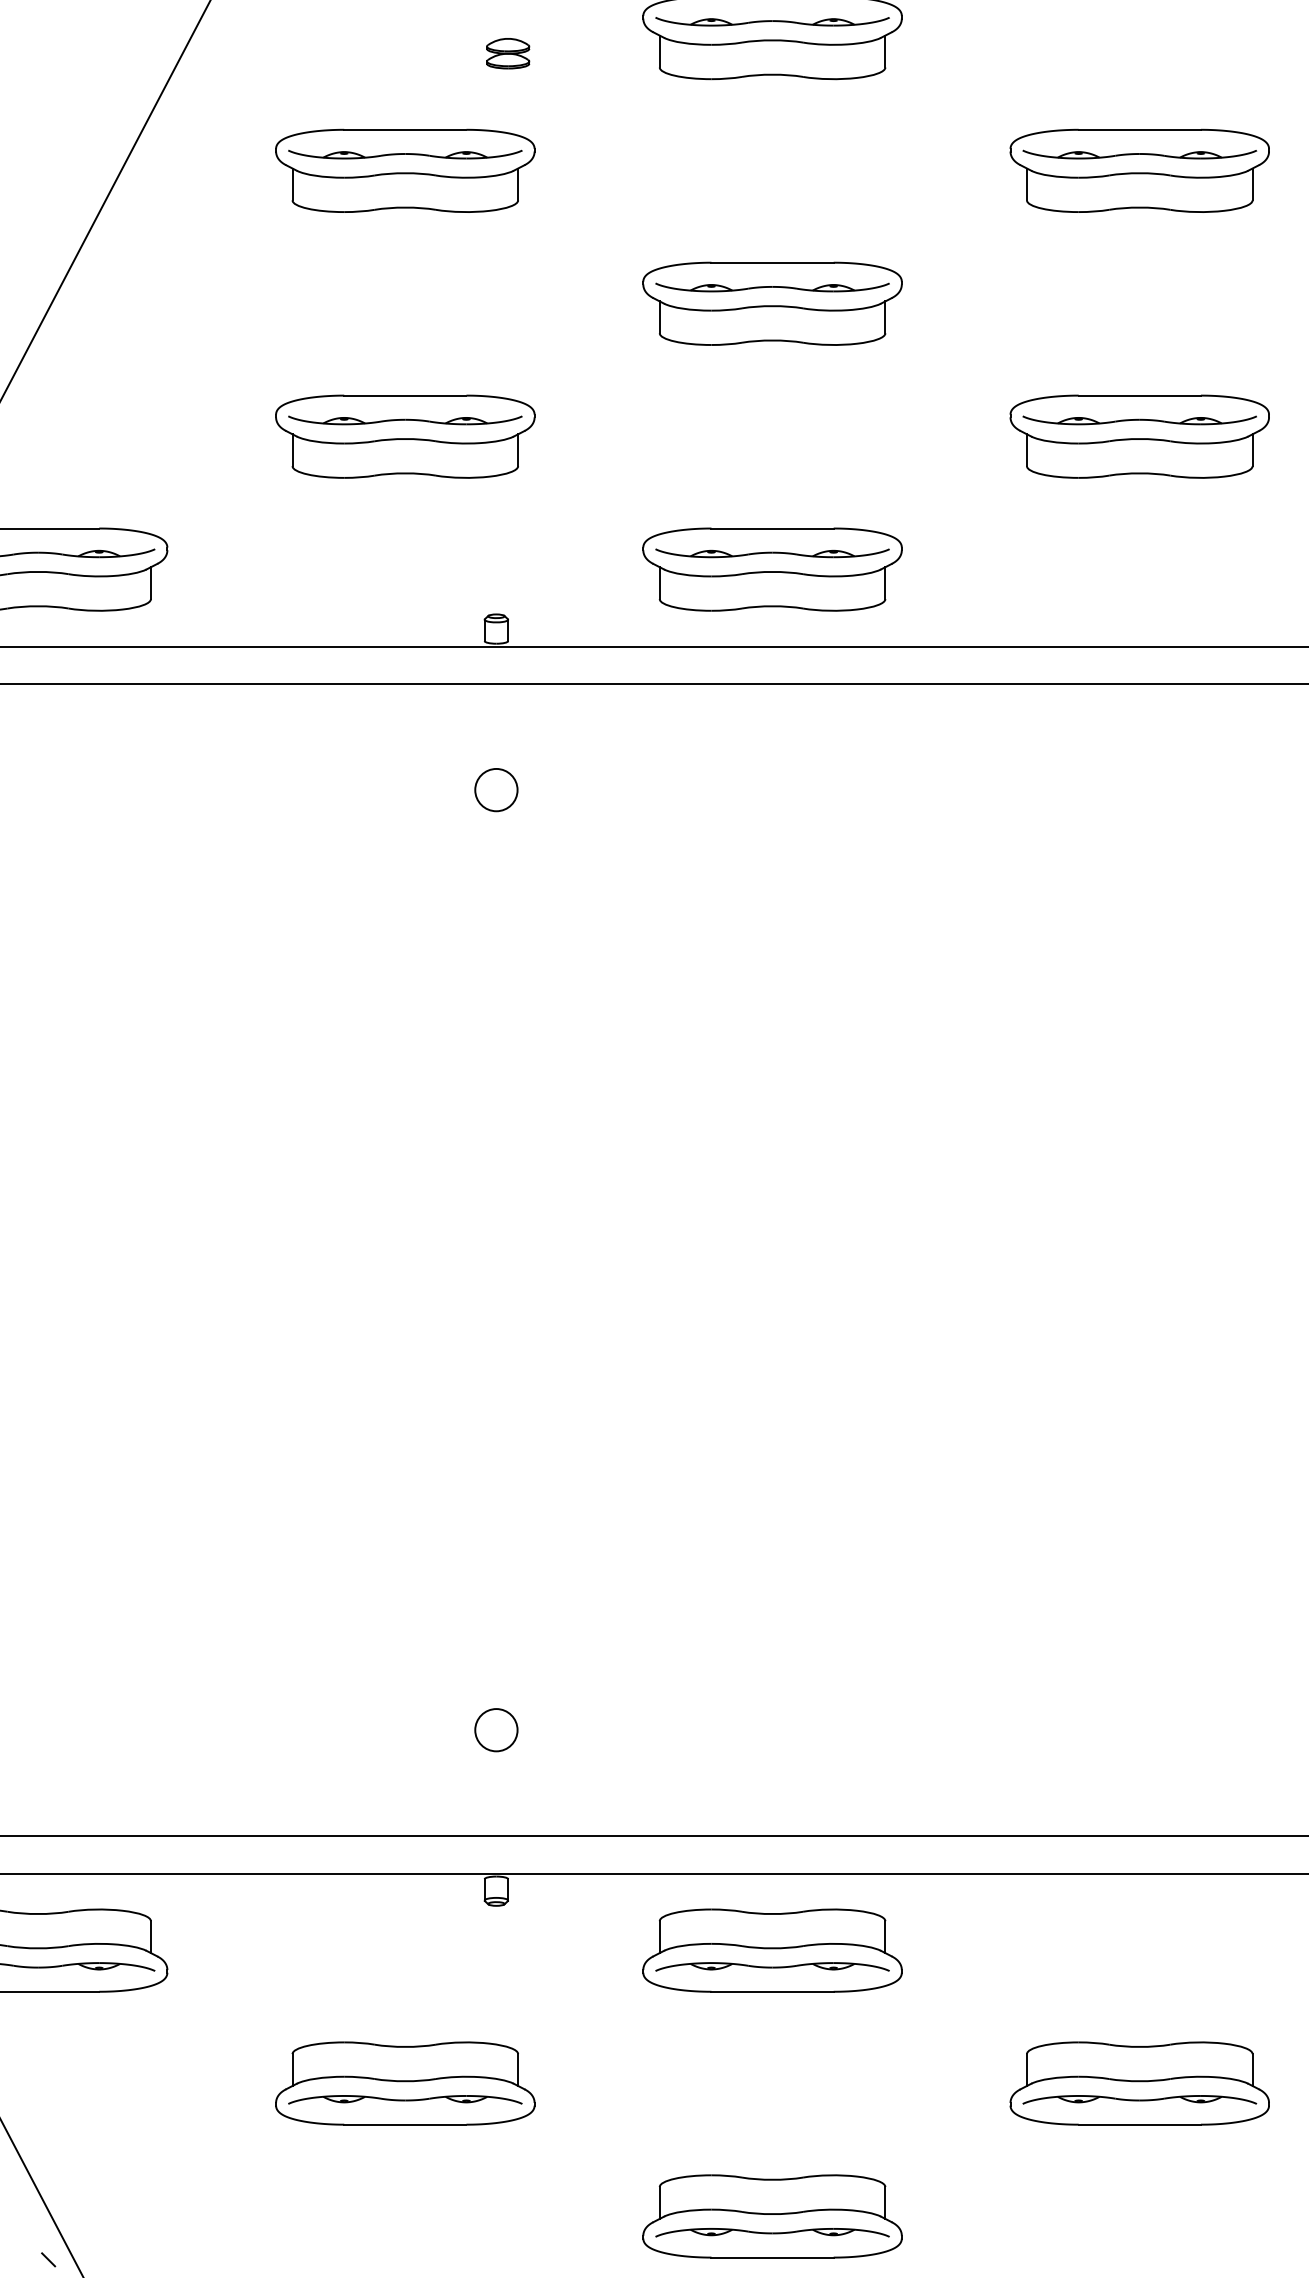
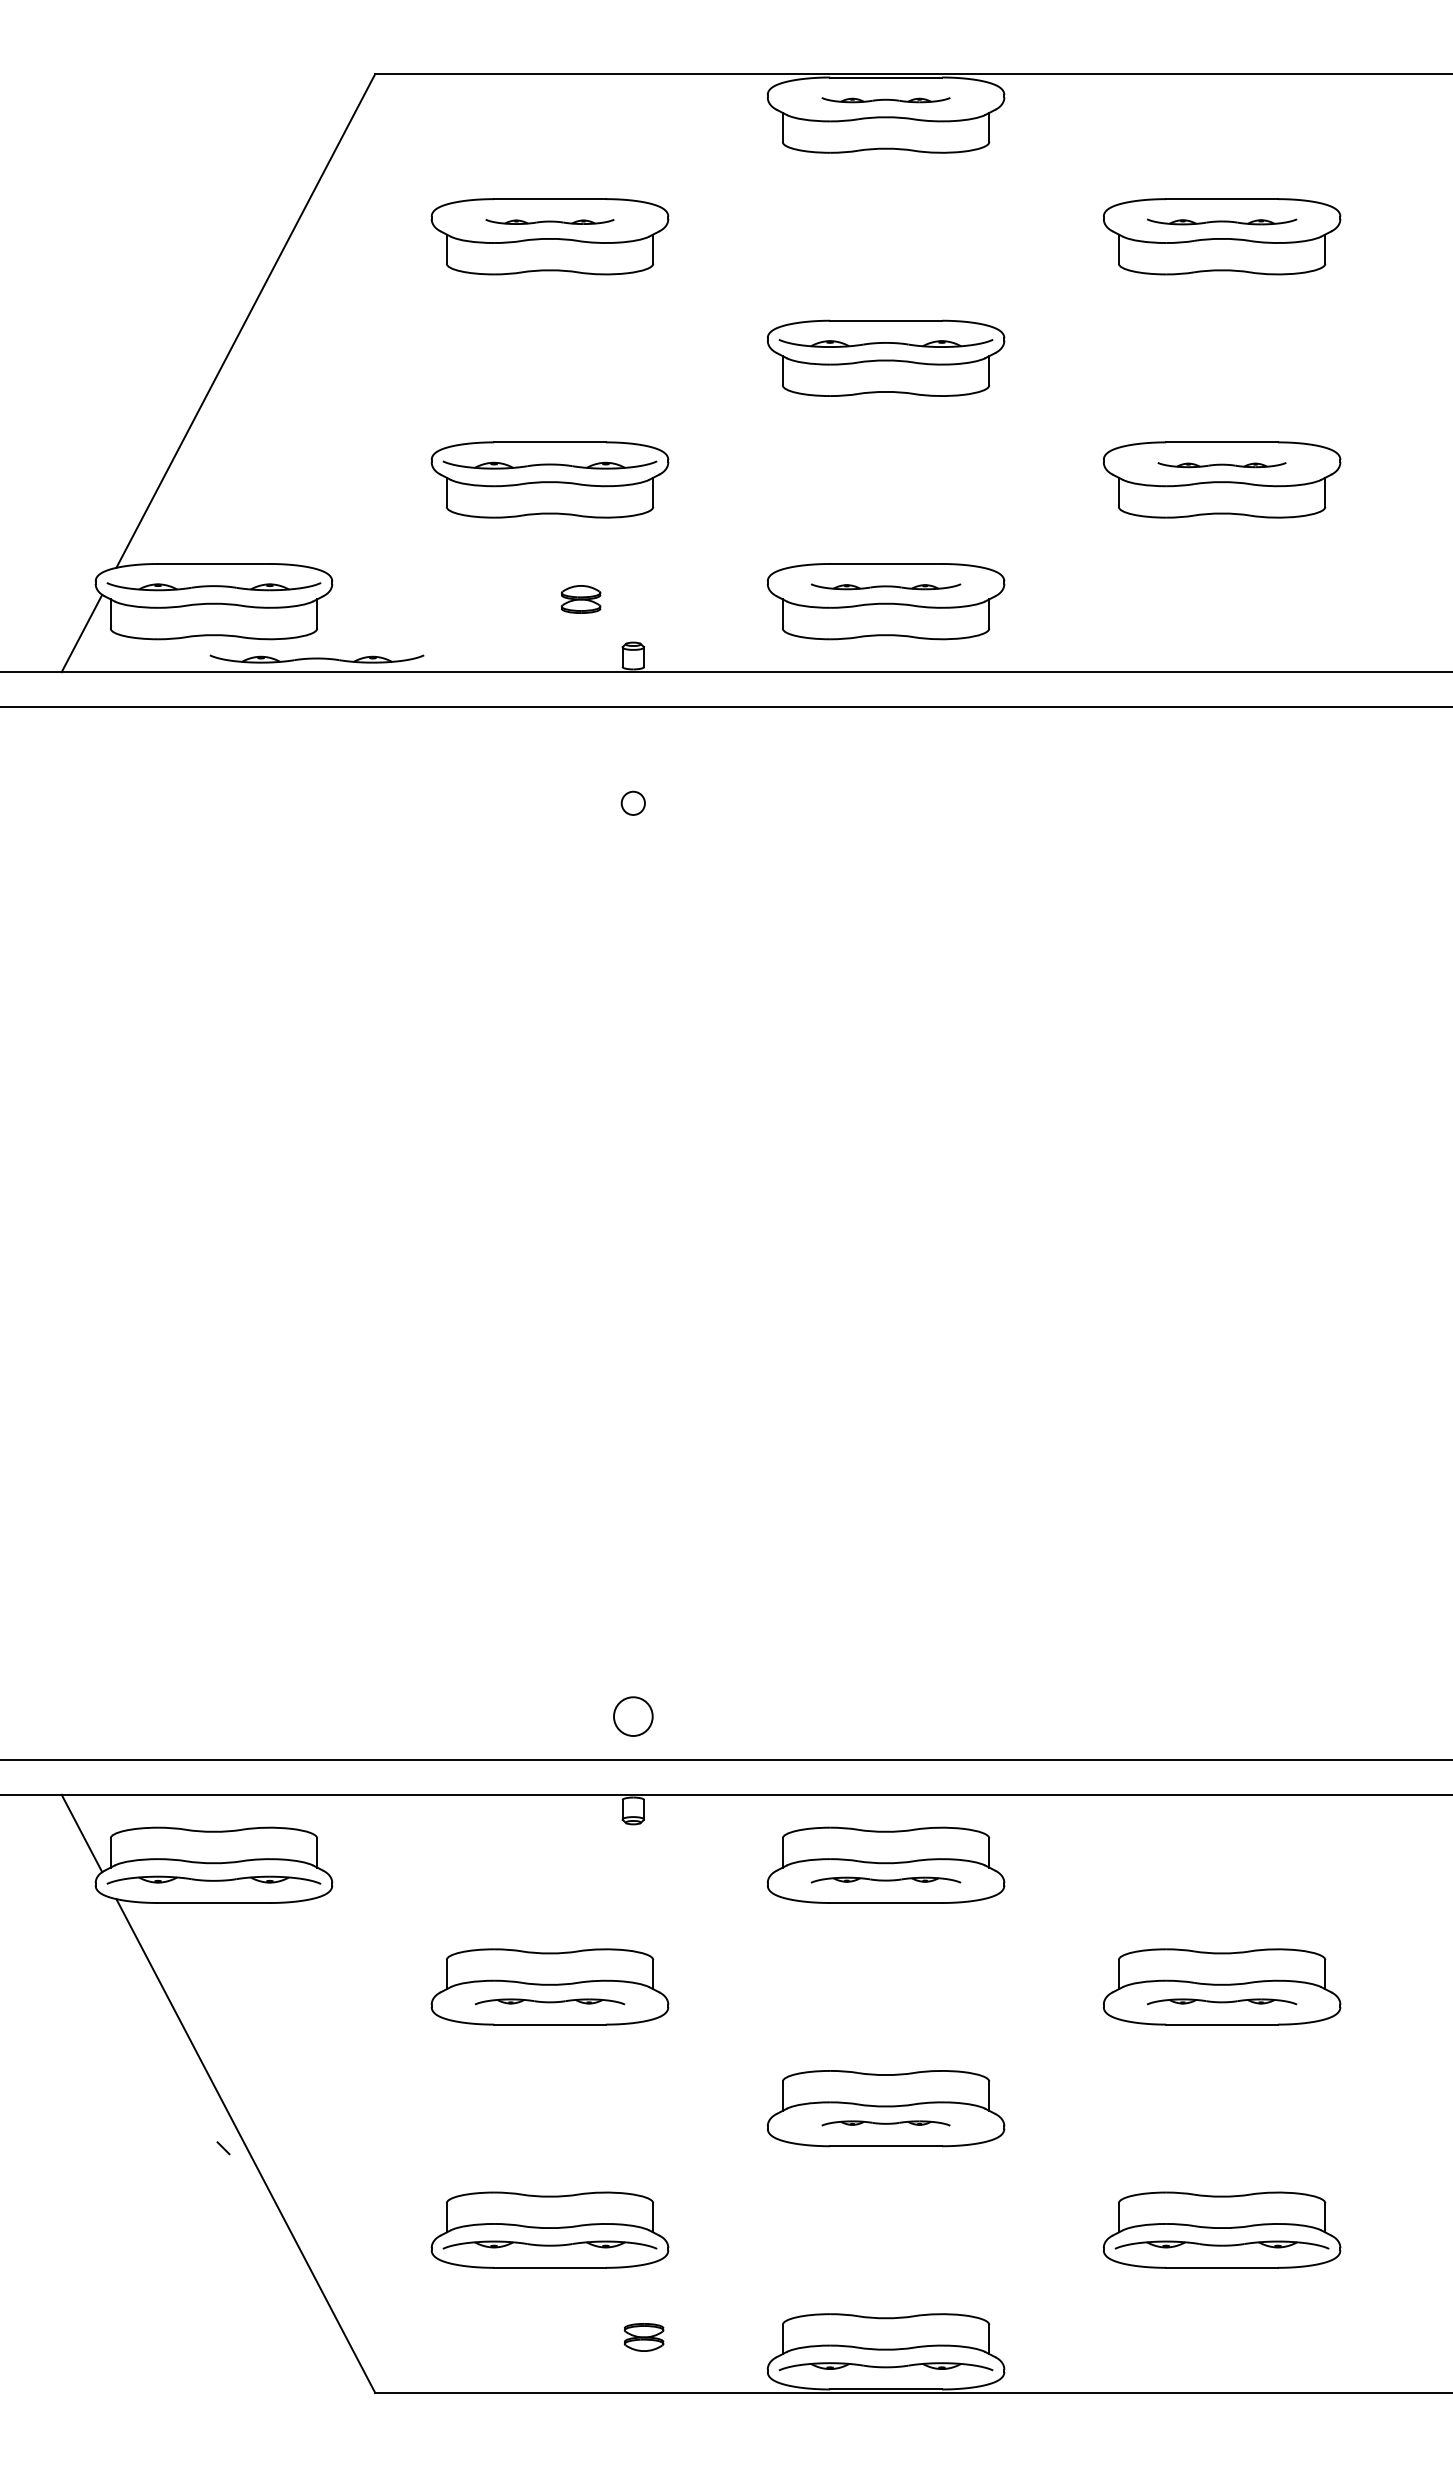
part: (771, 20) -> (885, 99), size x0.6
part: (507, 53) -> (580, 599), moved
part: (404, 154) -> (549, 221), size x0.6
part: (1139, 154) -> (1221, 221), size x0.7
part: (1139, 419) -> (1221, 464), size x0.6
part: (771, 553) -> (885, 586), size x0.7
part: (150, 631) -> (316, 658), added
circle: (496, 790) -> (633, 803), size x0.6
circle: (496, 1730) -> (633, 1716), moved
part: (771, 1966) -> (885, 1879), size x0.7
part: (404, 2099) -> (549, 2001), size x0.7
part: (1139, 2099) -> (1221, 2001), size x0.7
part: (771, 2232) -> (885, 2123), size x0.6

